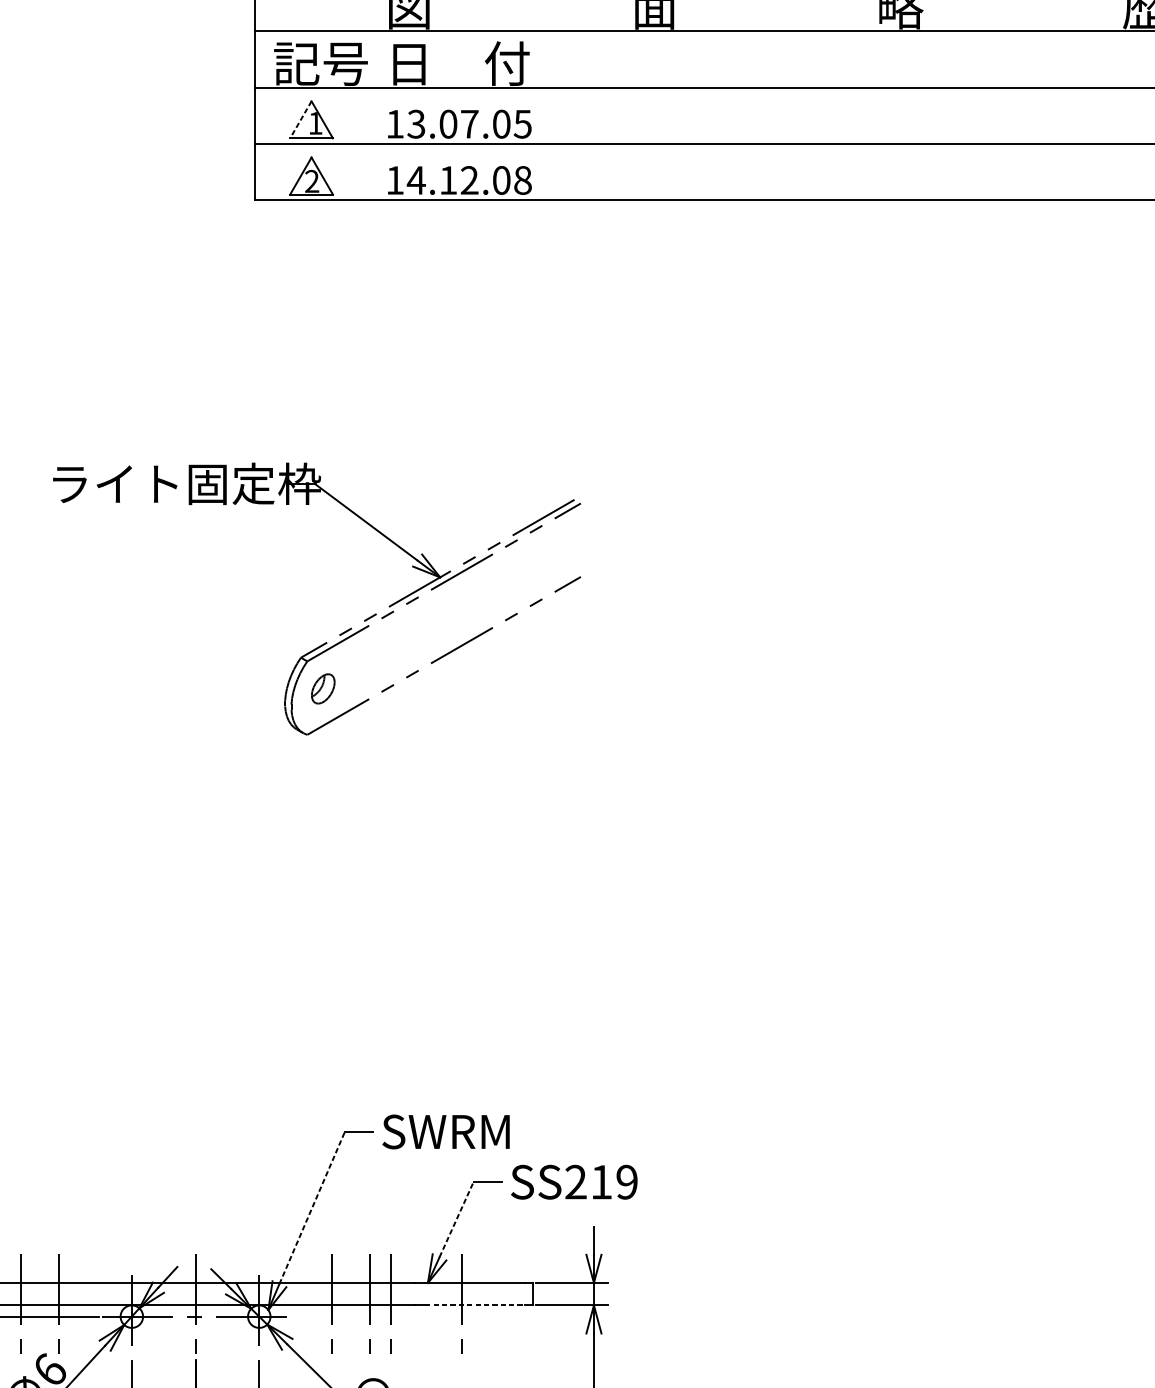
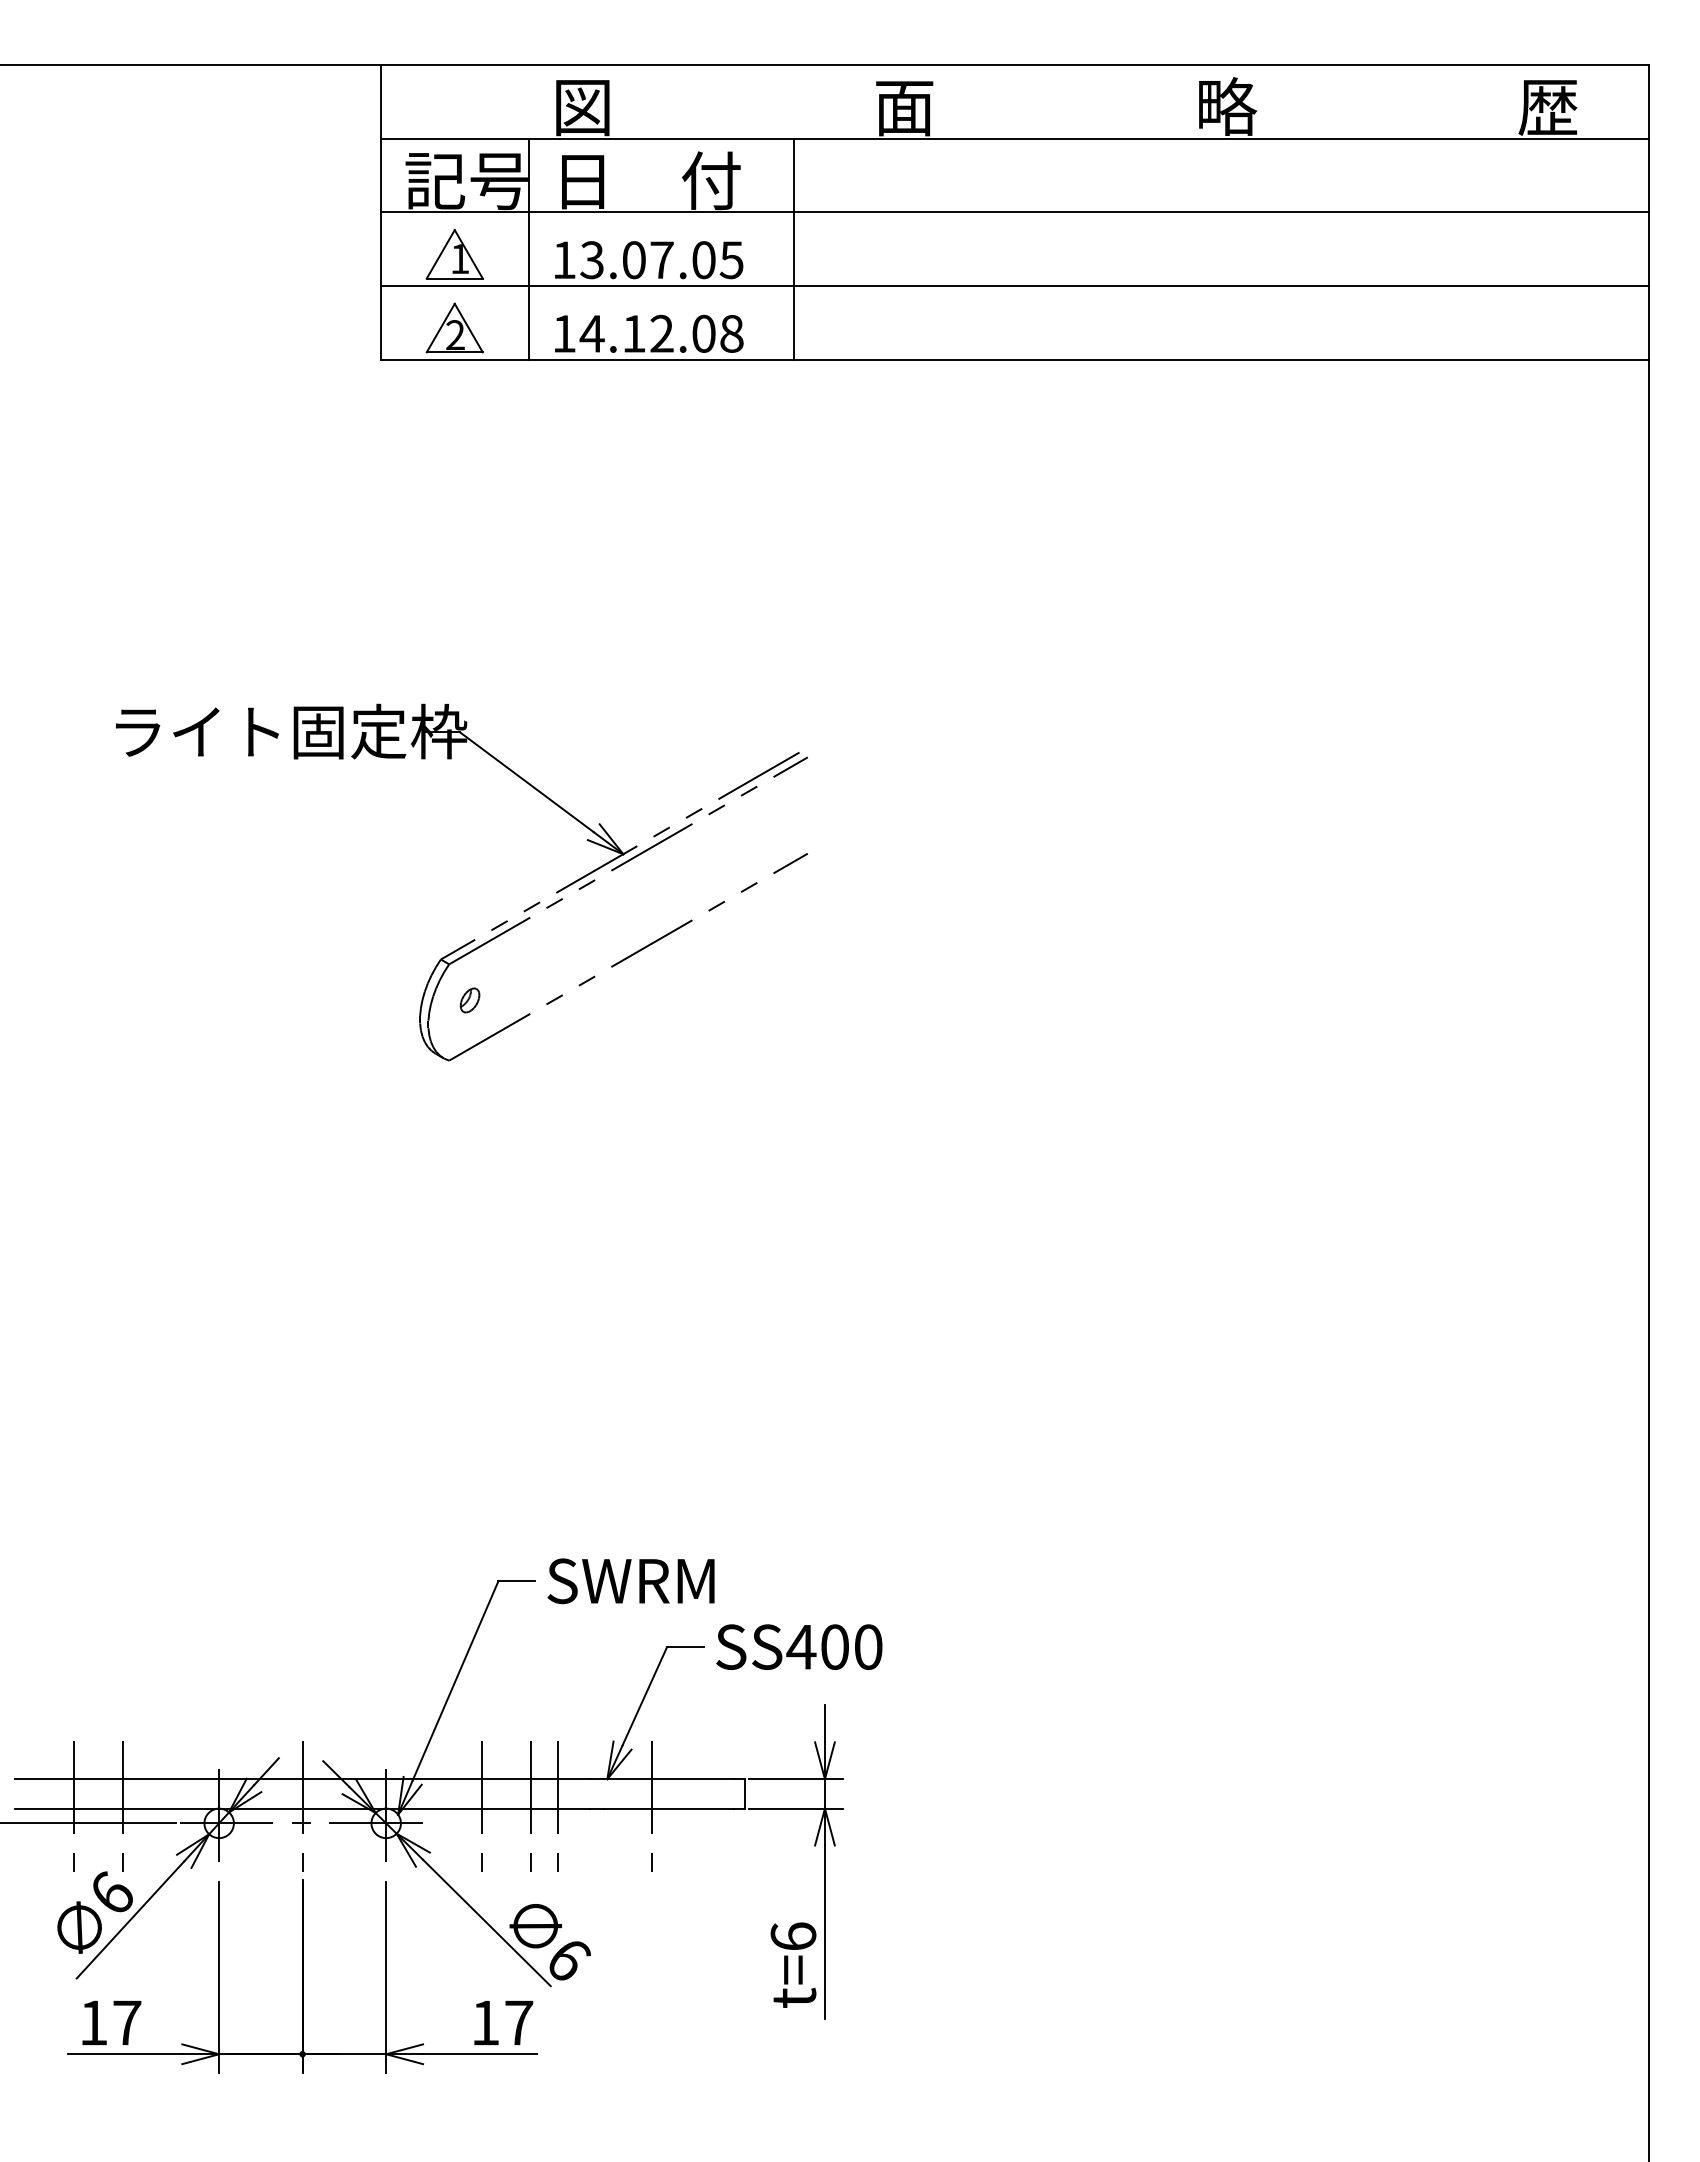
line: (367, 115) -> (528, 248), added
line: (569, 115) -> (793, 248), added
line: (300, 119) -> (440, 254), dashed -> solid
part: (322, 688) -> (469, 1000), size x0.62
text: (601, 1181) -> (834, 1646), SS219 -> SS400
line: (312, 1208) -> (455, 1681), dashed -> solid
line: (456, 1219) -> (644, 1696), dashed -> solid
line: (475, 1305) -> (669, 1808), dashed -> solid

